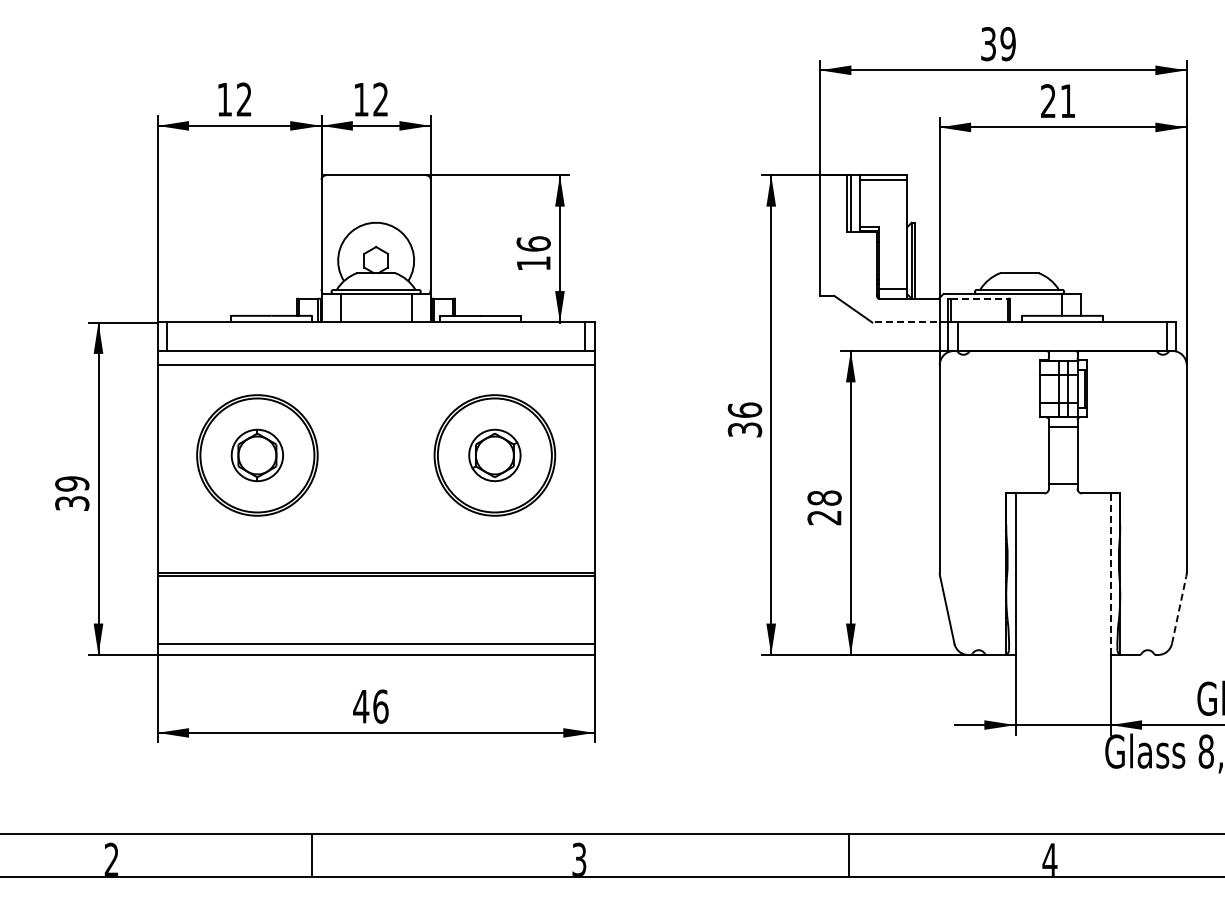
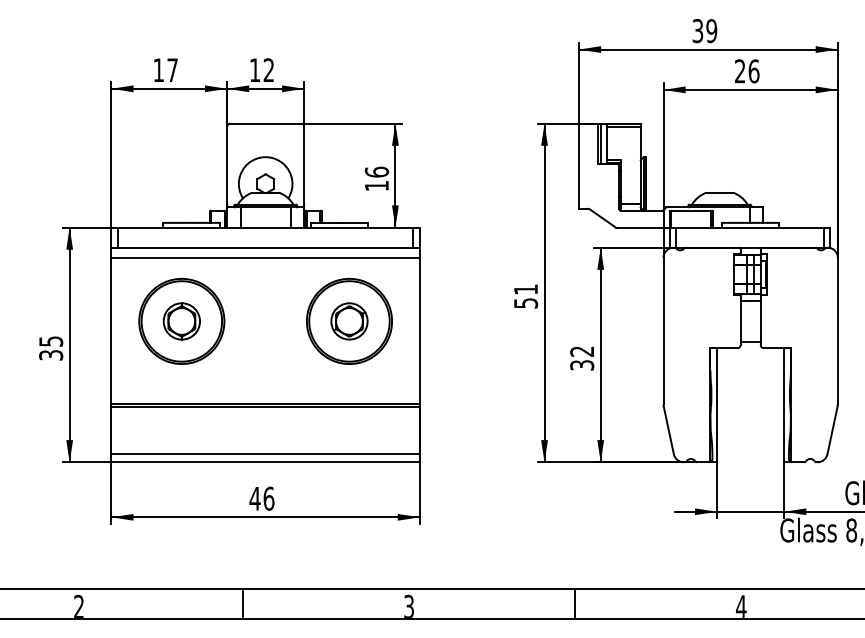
text: (243, 99) -> (172, 70), 12 -> 17
text: (1067, 101) -> (753, 71), 21 -> 26
line: (979, 298) -> (691, 210), dashed -> solid
line: (909, 322) -> (642, 227), dashed -> solid
text: (744, 419) -> (525, 296), 36 -> 51
text: (72, 483) -> (51, 341), 39 -> 35
text: (824, 507) -> (582, 358), 28 -> 32
line: (1110, 574) -> (784, 405), dashed -> solid
line: (1179, 609) -> (832, 430), dashed -> solid
line: (312, 855) -> (242, 603), moved
line: (848, 855) -> (574, 603), moved

